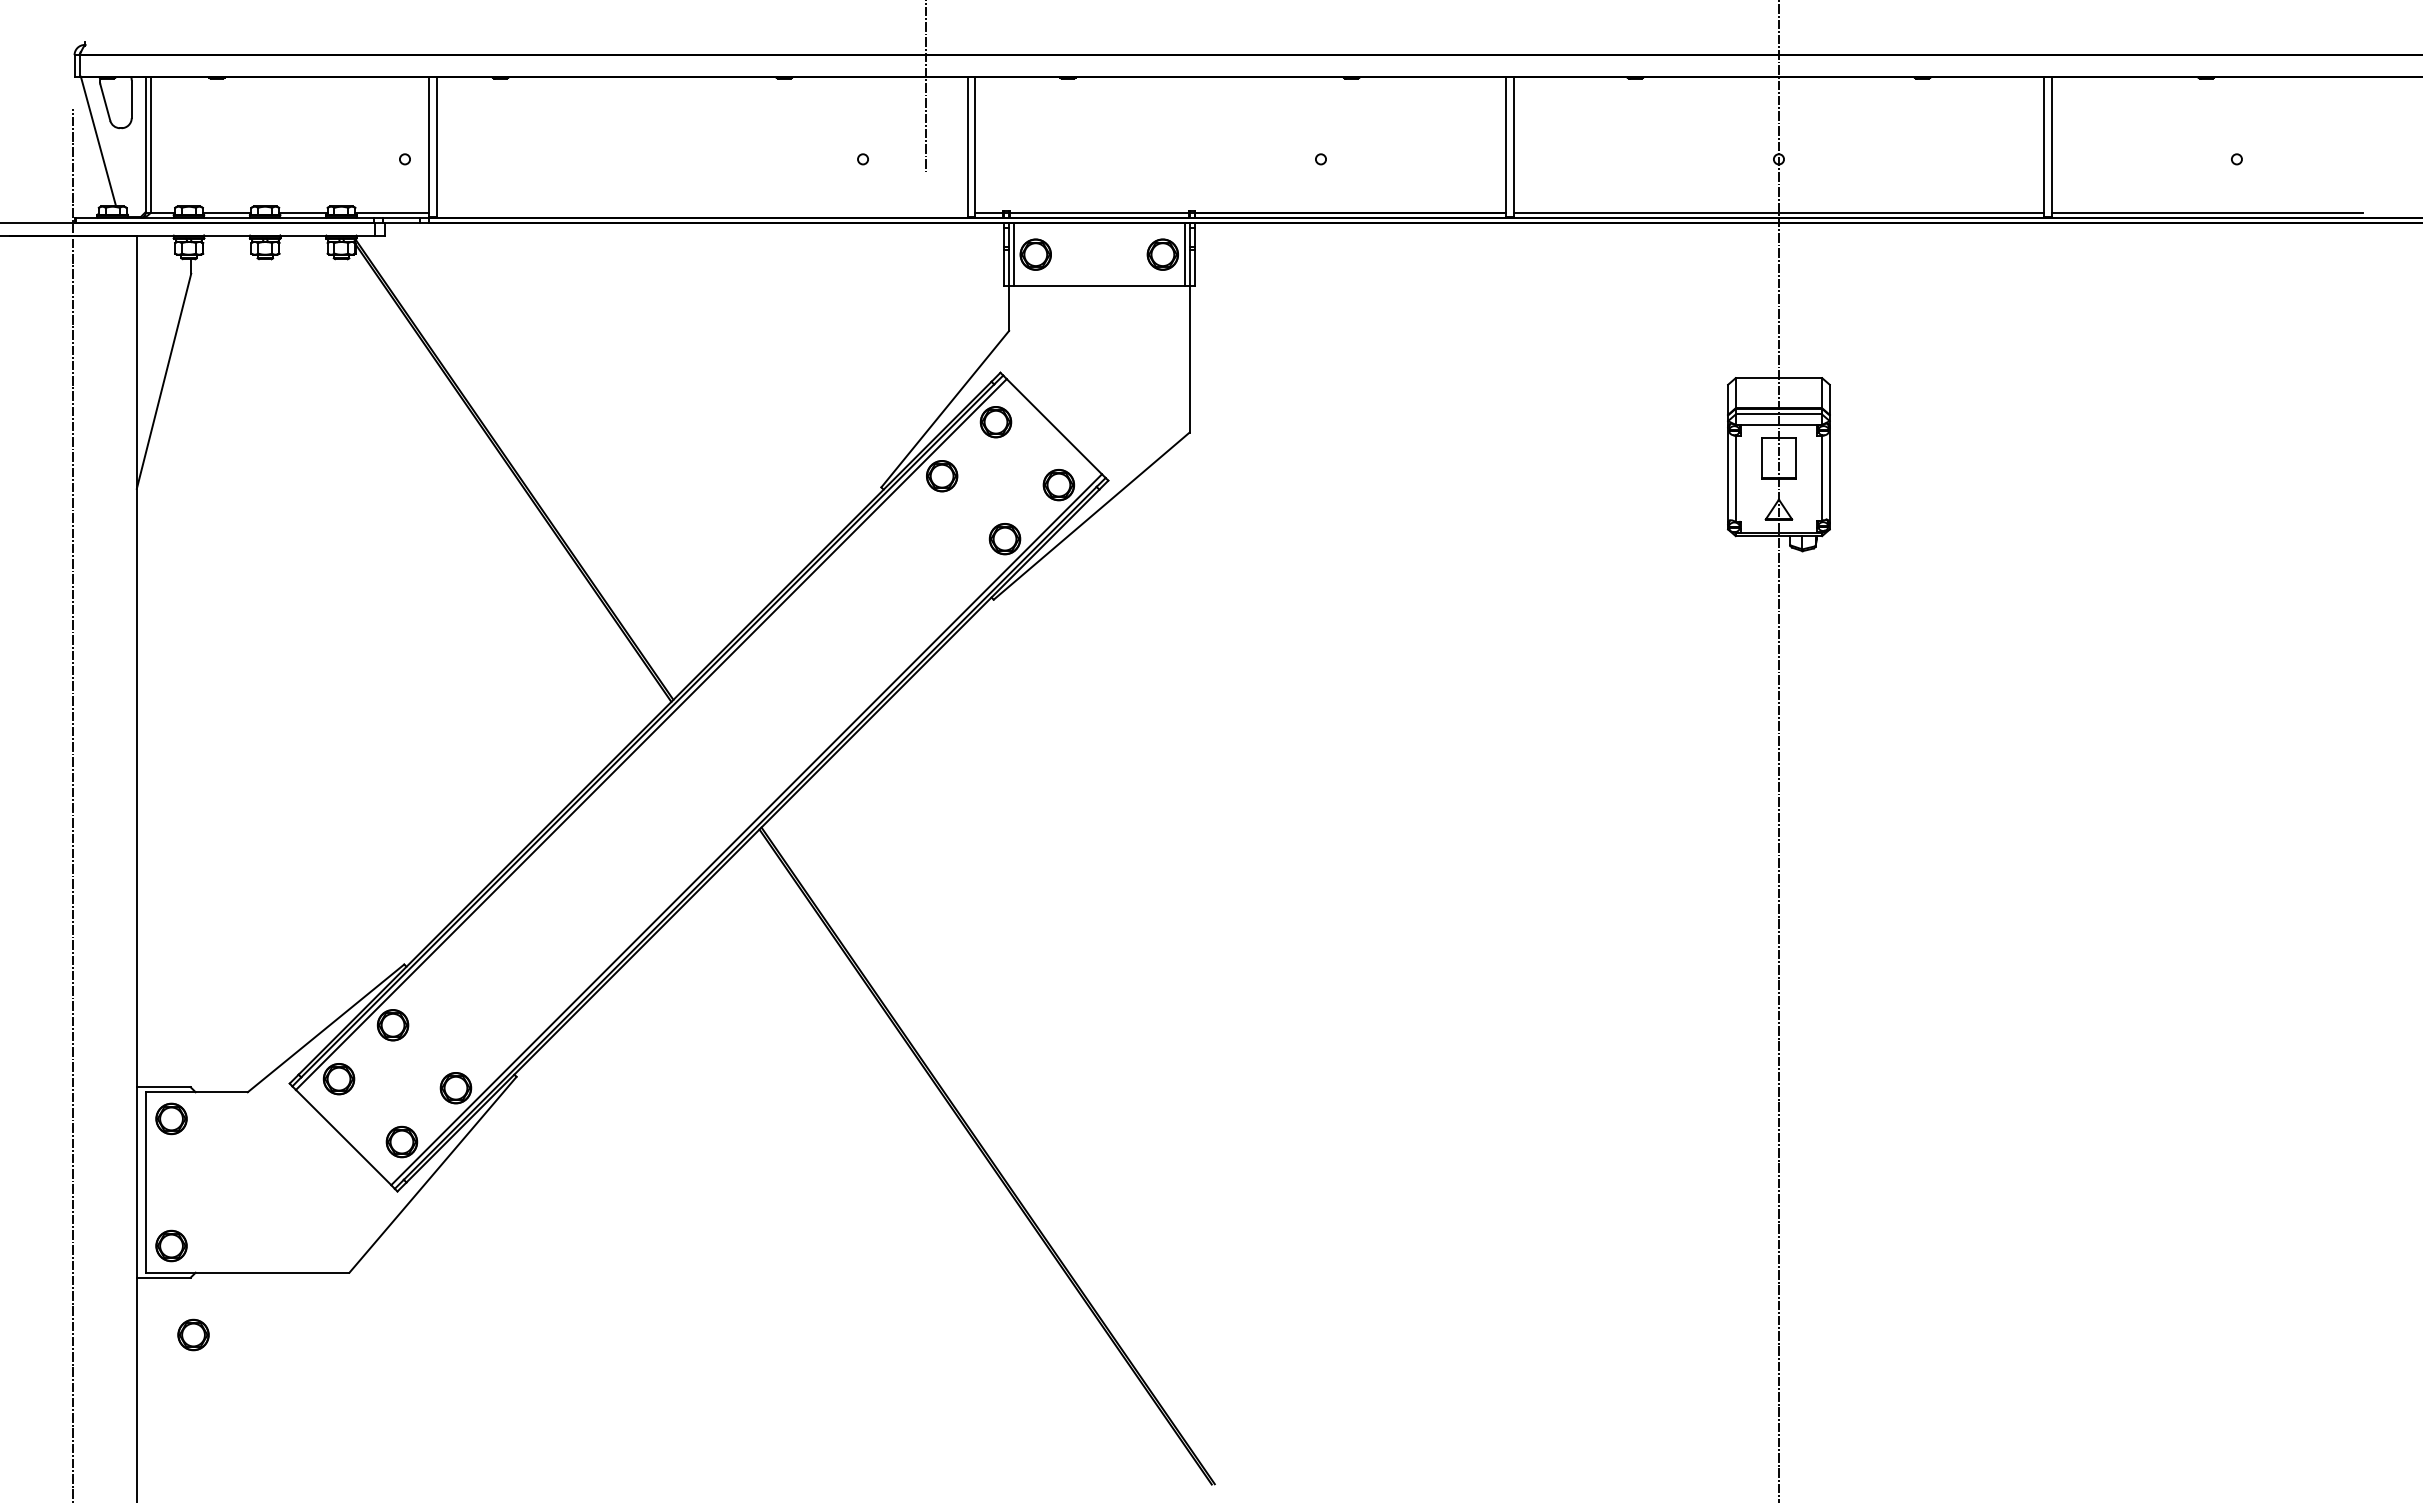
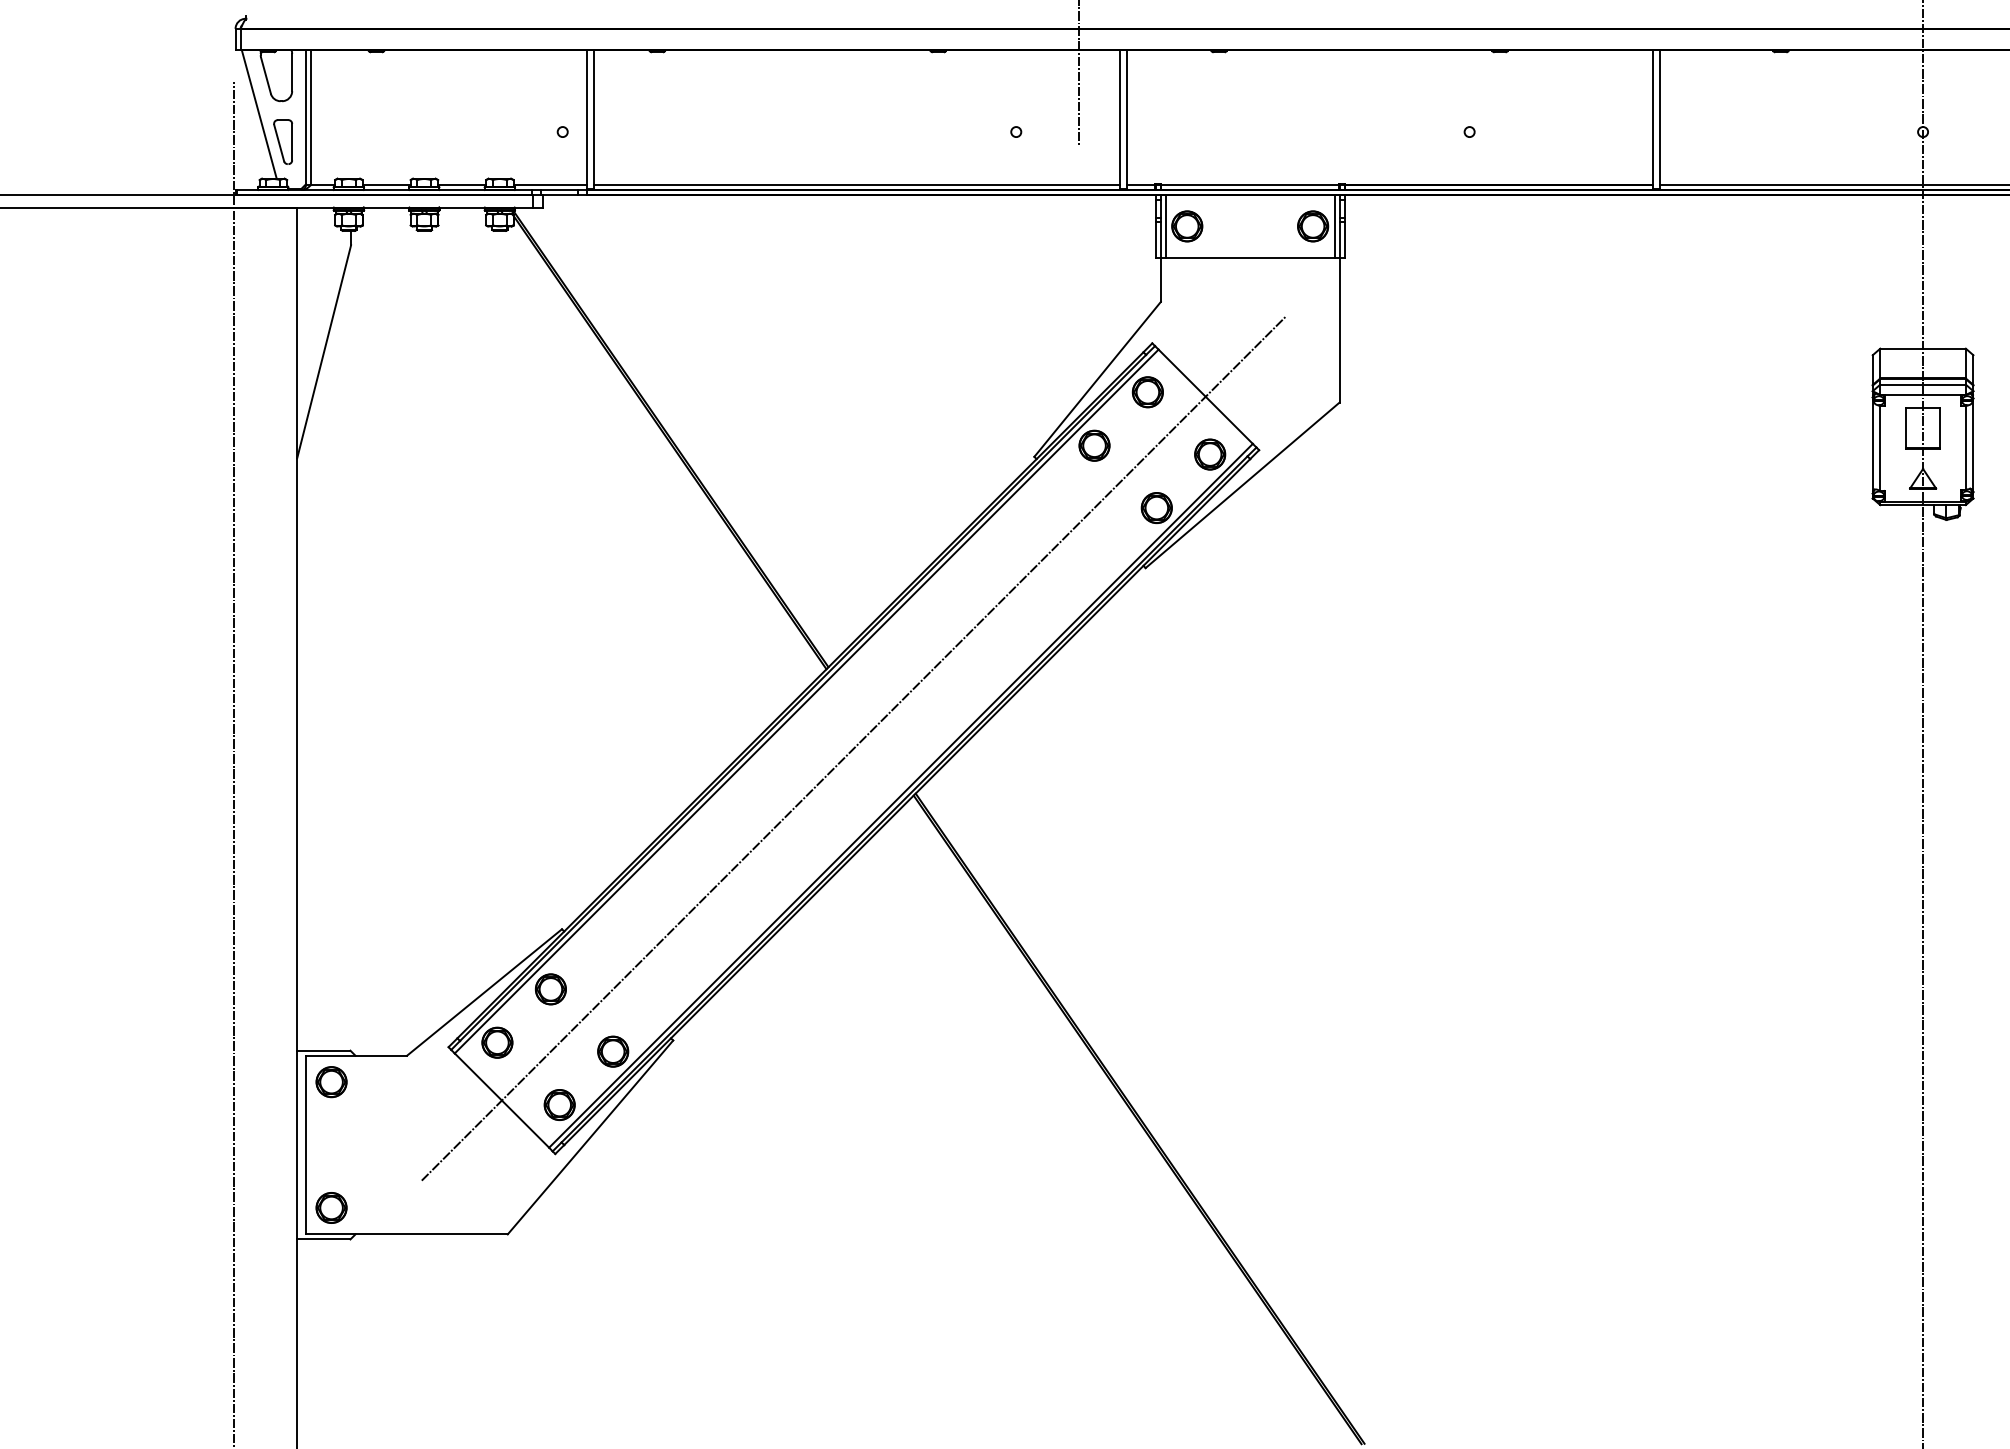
part: (122, 169) -> (283, 142), added
line: (701, 212) -> (856, 184), added
line: (698, 781) -> (853, 748), added
part: (193, 1334) -> (353, 1295), removed

